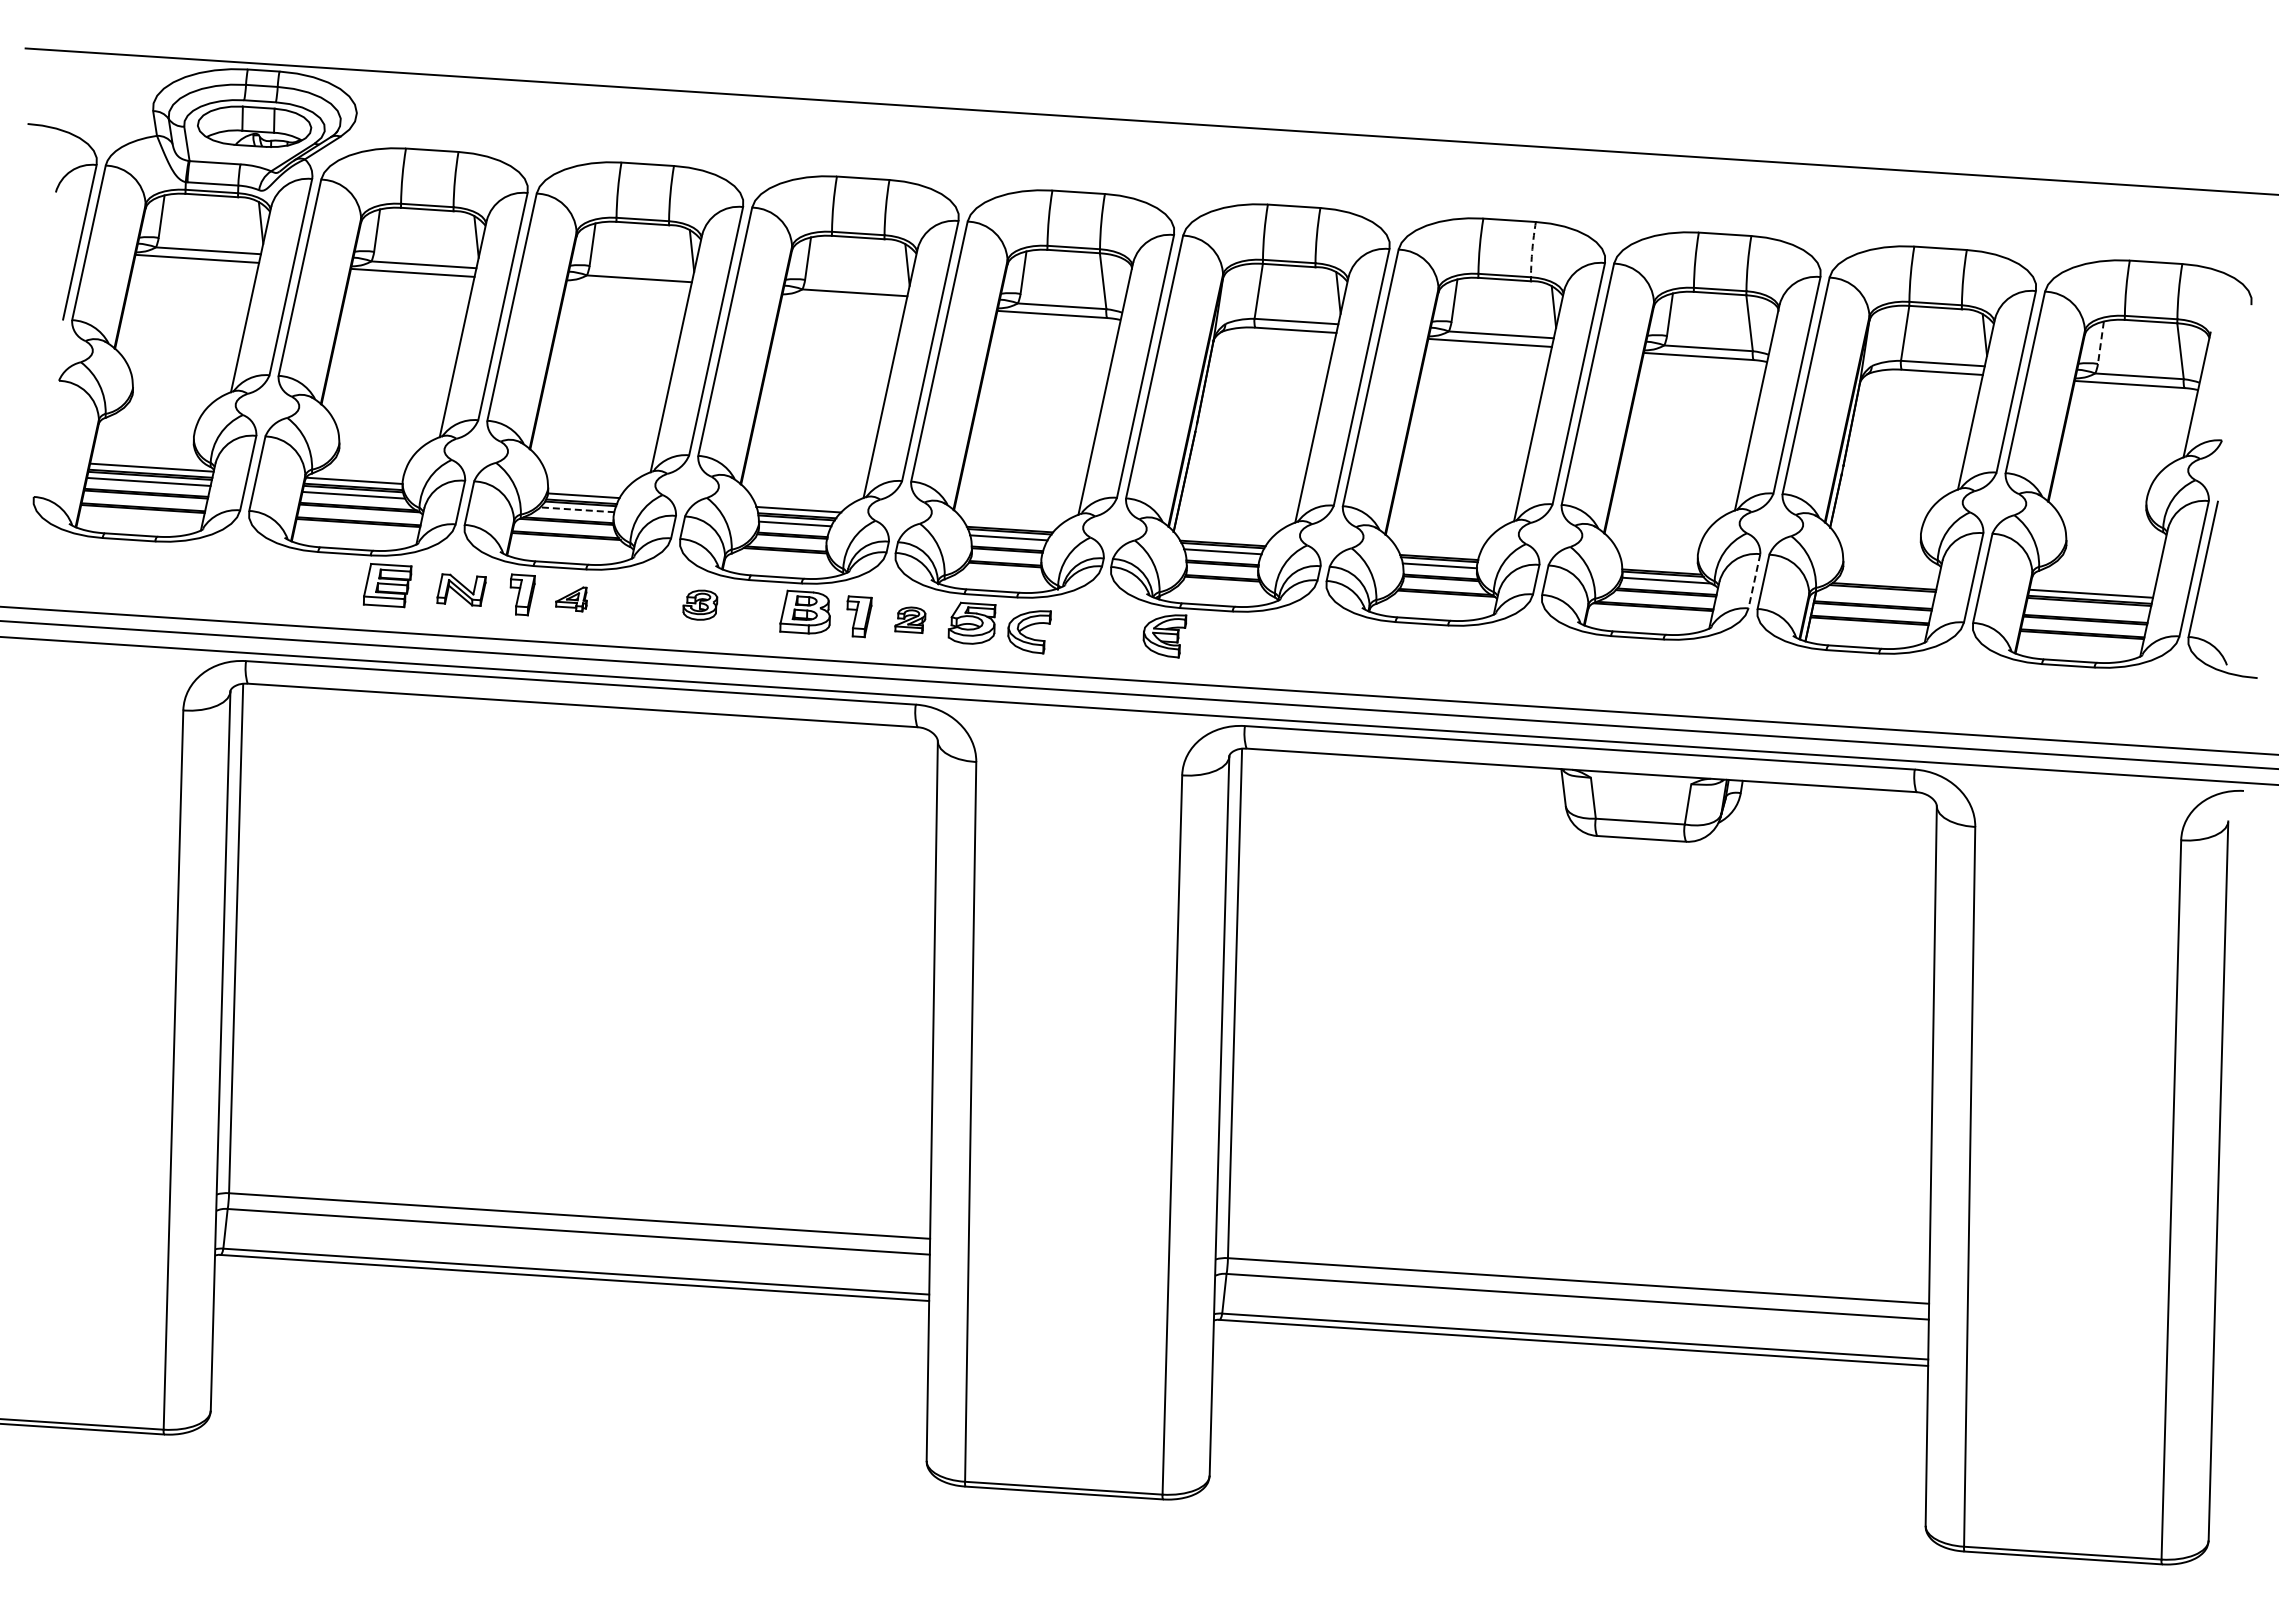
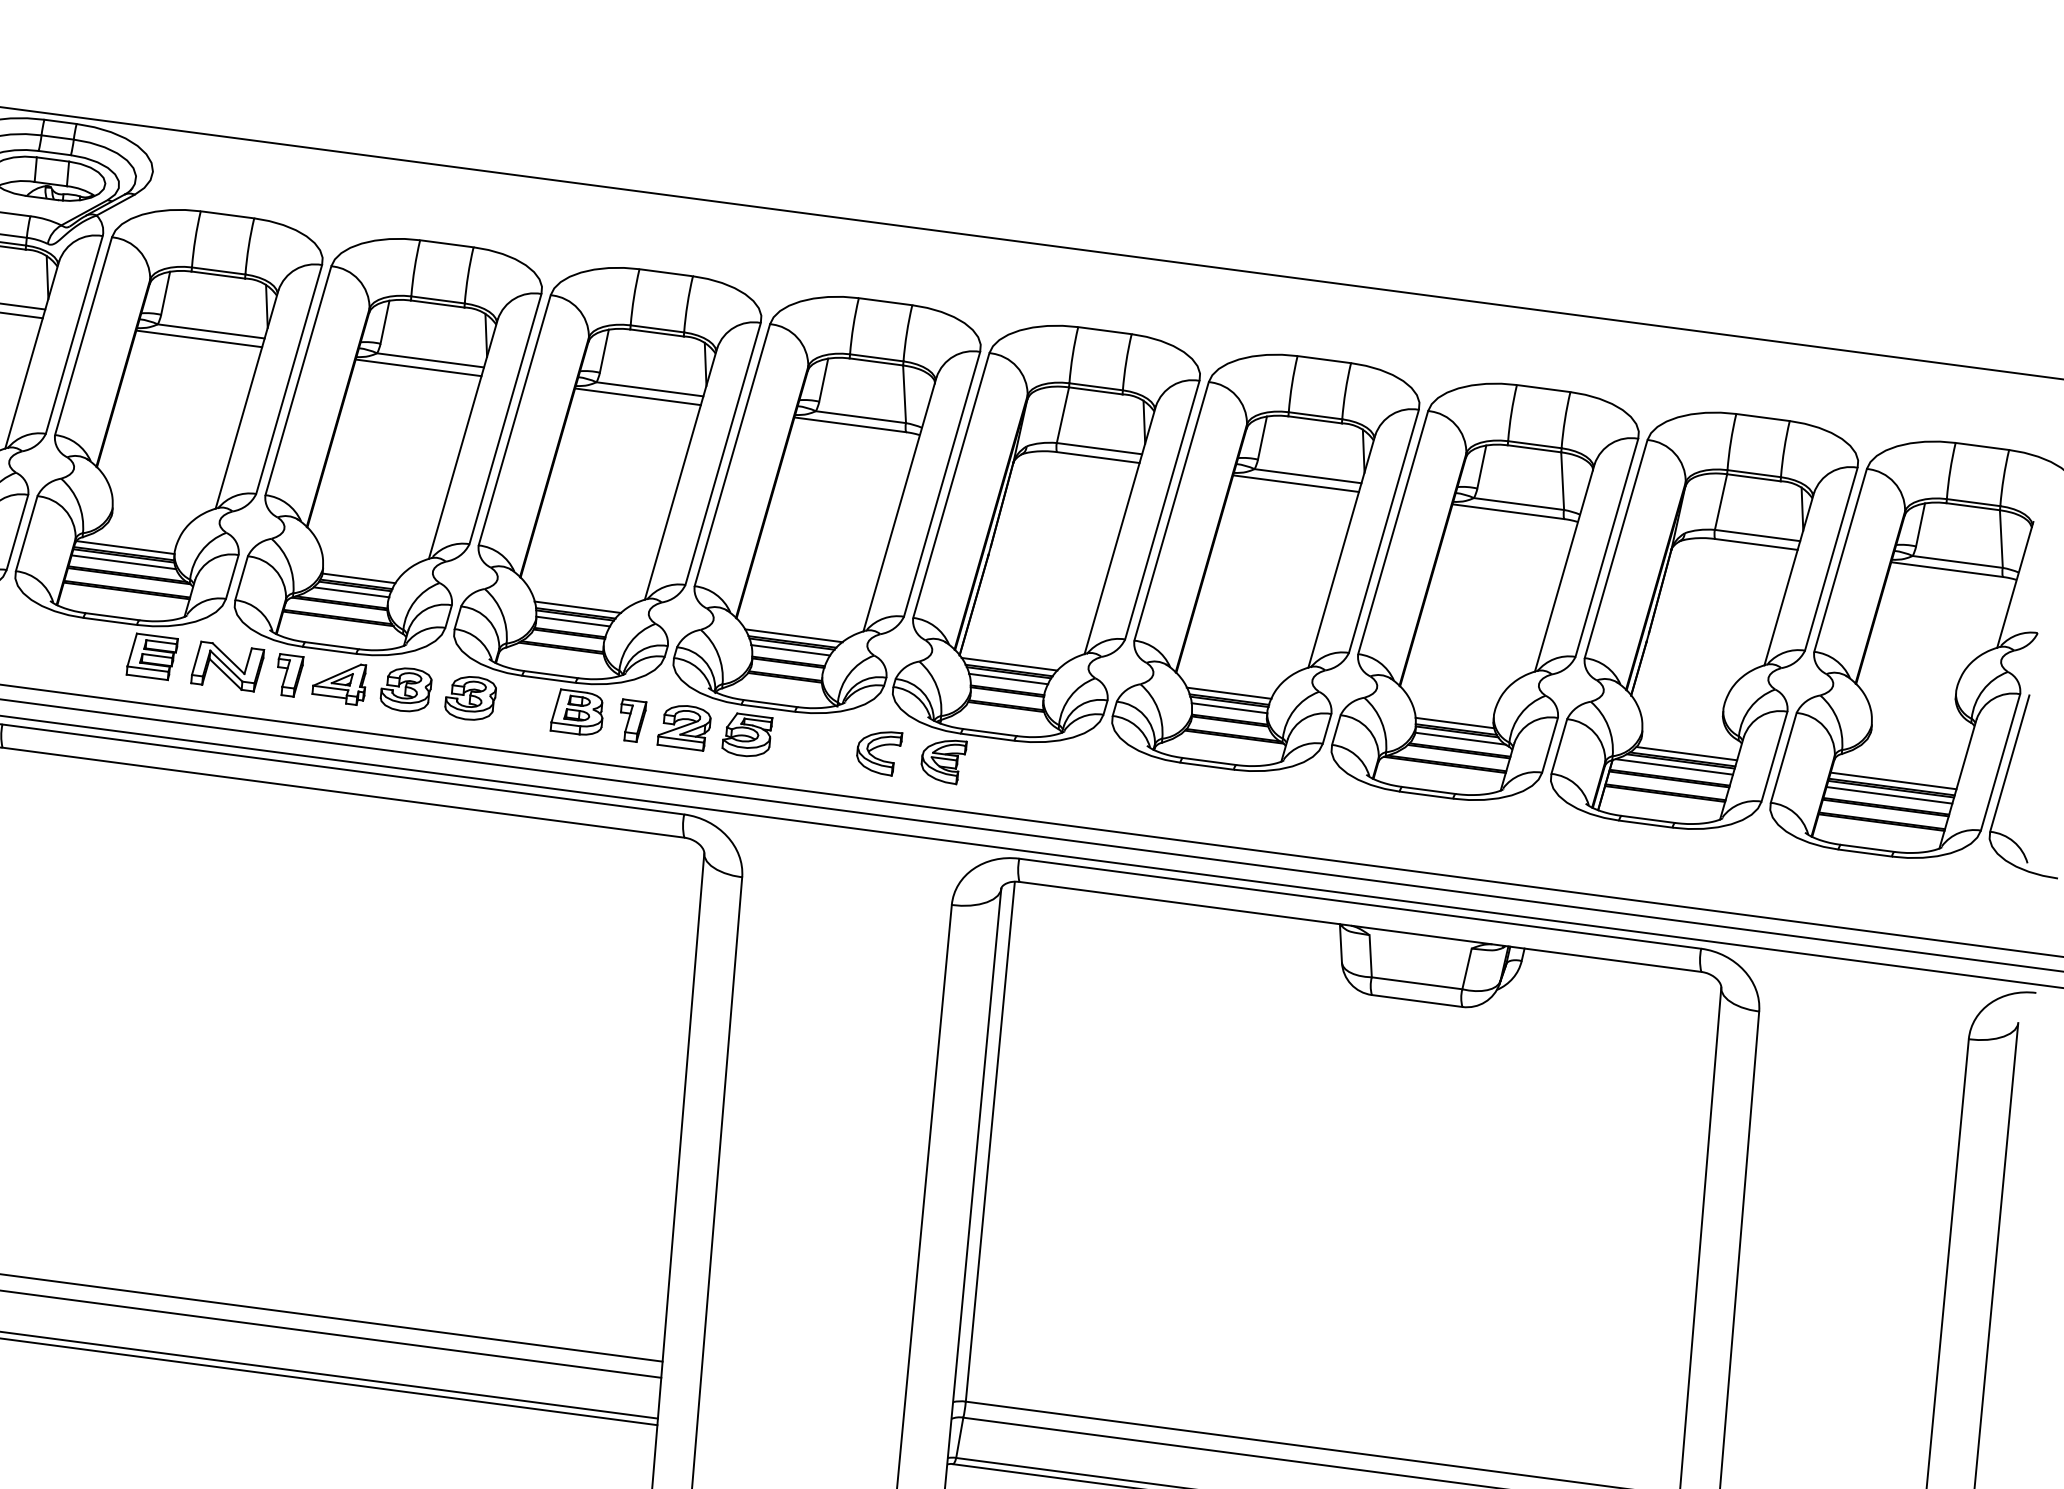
arc: (1532, 249) -> (1345, 391), dashed -> solid
line: (628, 286) -> (418, 367), added
line: (843, 300) -> (637, 396), added
line: (2100, 343) -> (1920, 525), dashed -> solid
line: (577, 509) -> (351, 592), dashed -> solid
line: (1011, 523) -> (794, 635), added
line: (1222, 537) -> (1009, 664), added
line: (1438, 551) -> (1229, 693), added
line: (1659, 565) -> (1454, 722), added
line: (1887, 580) -> (1686, 753), added
line: (1754, 581) -> (1550, 745), dashed -> solid
part: (461, 589) -> (227, 665), size x1.43
line: (1876, 594) -> (1673, 767), added
part: (571, 599) -> (339, 683), size x1.67
part: (636, 600) -> (405, 689), added
part: (700, 604) -> (470, 697), size x1.43
line: (2087, 608) -> (1888, 795), added
part: (910, 620) -> (684, 728), size x1.67
part: (1029, 632) -> (879, 753), moved

